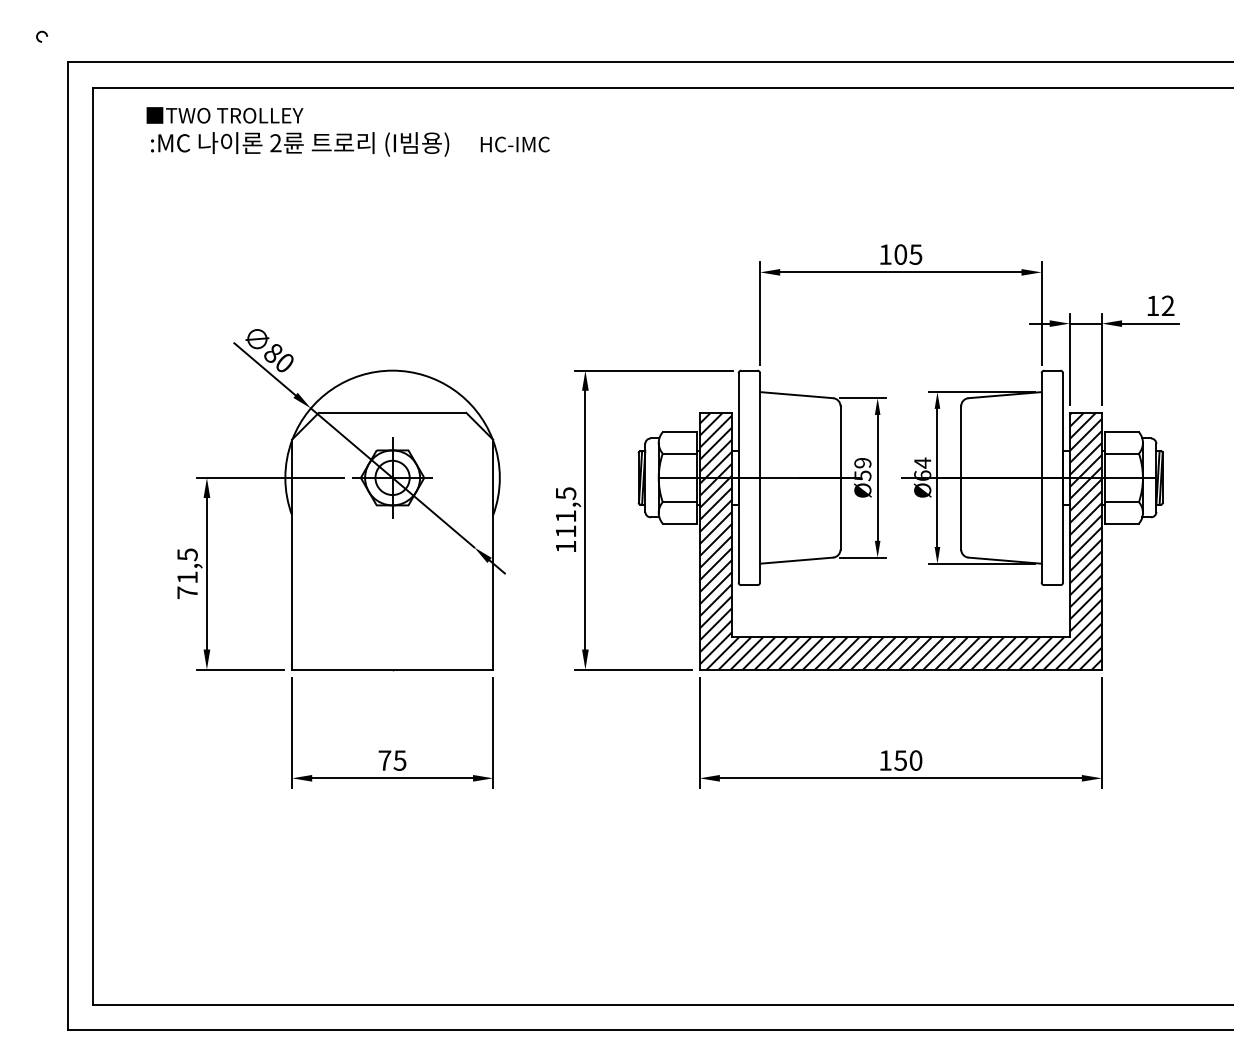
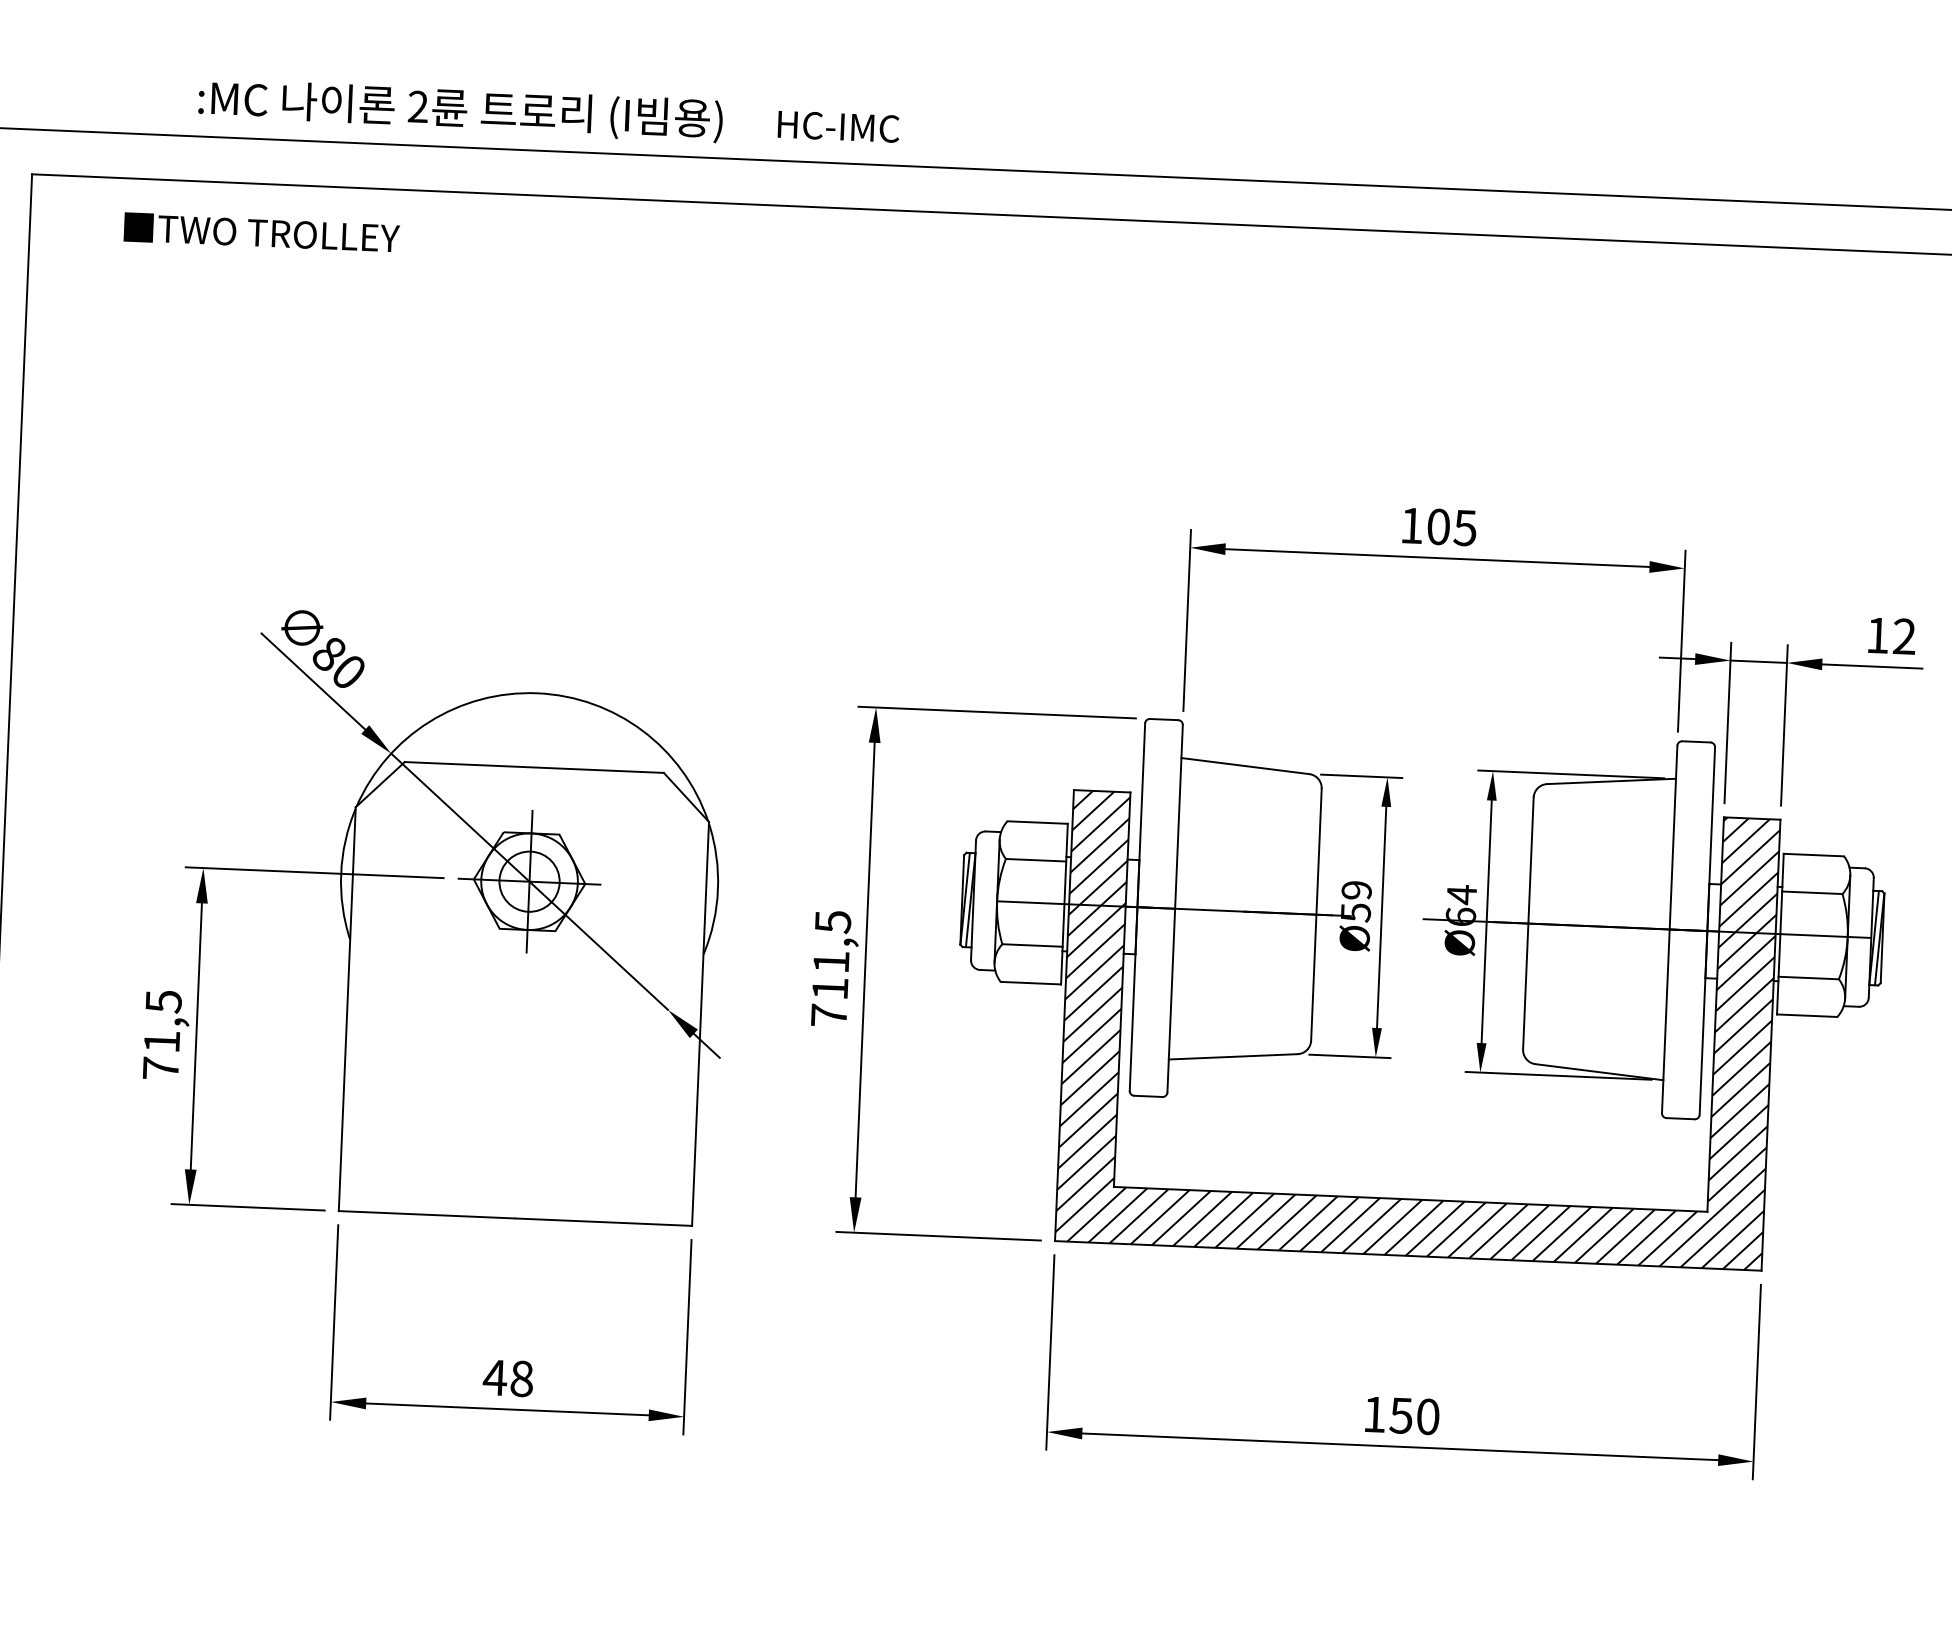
text: (350, 144) -> (549, 114), moved
text: (566, 546) -> (829, 1014), 111,5 -> 711,5
text: (392, 760) -> (508, 1378), 75 -> 48

